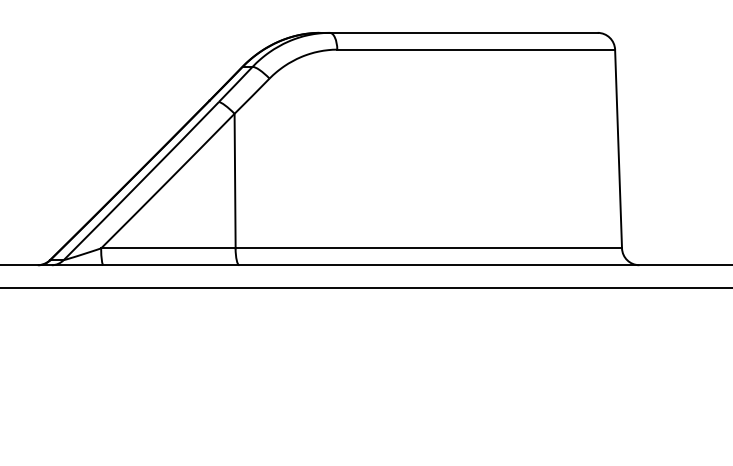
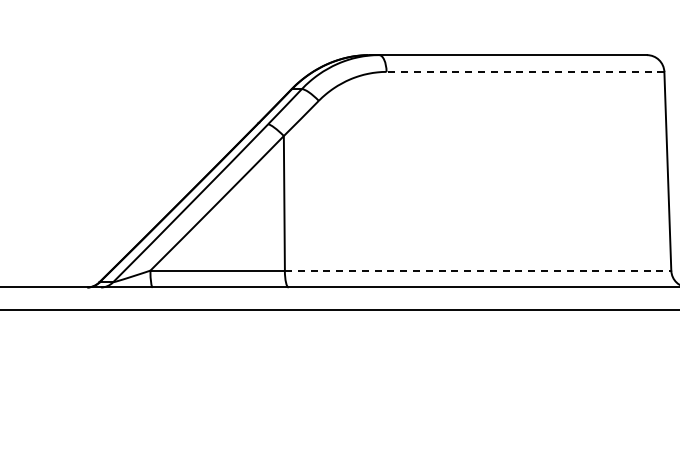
line: (476, 49) -> (525, 71), solid -> dashed
line: (429, 248) -> (478, 270), solid -> dashed

